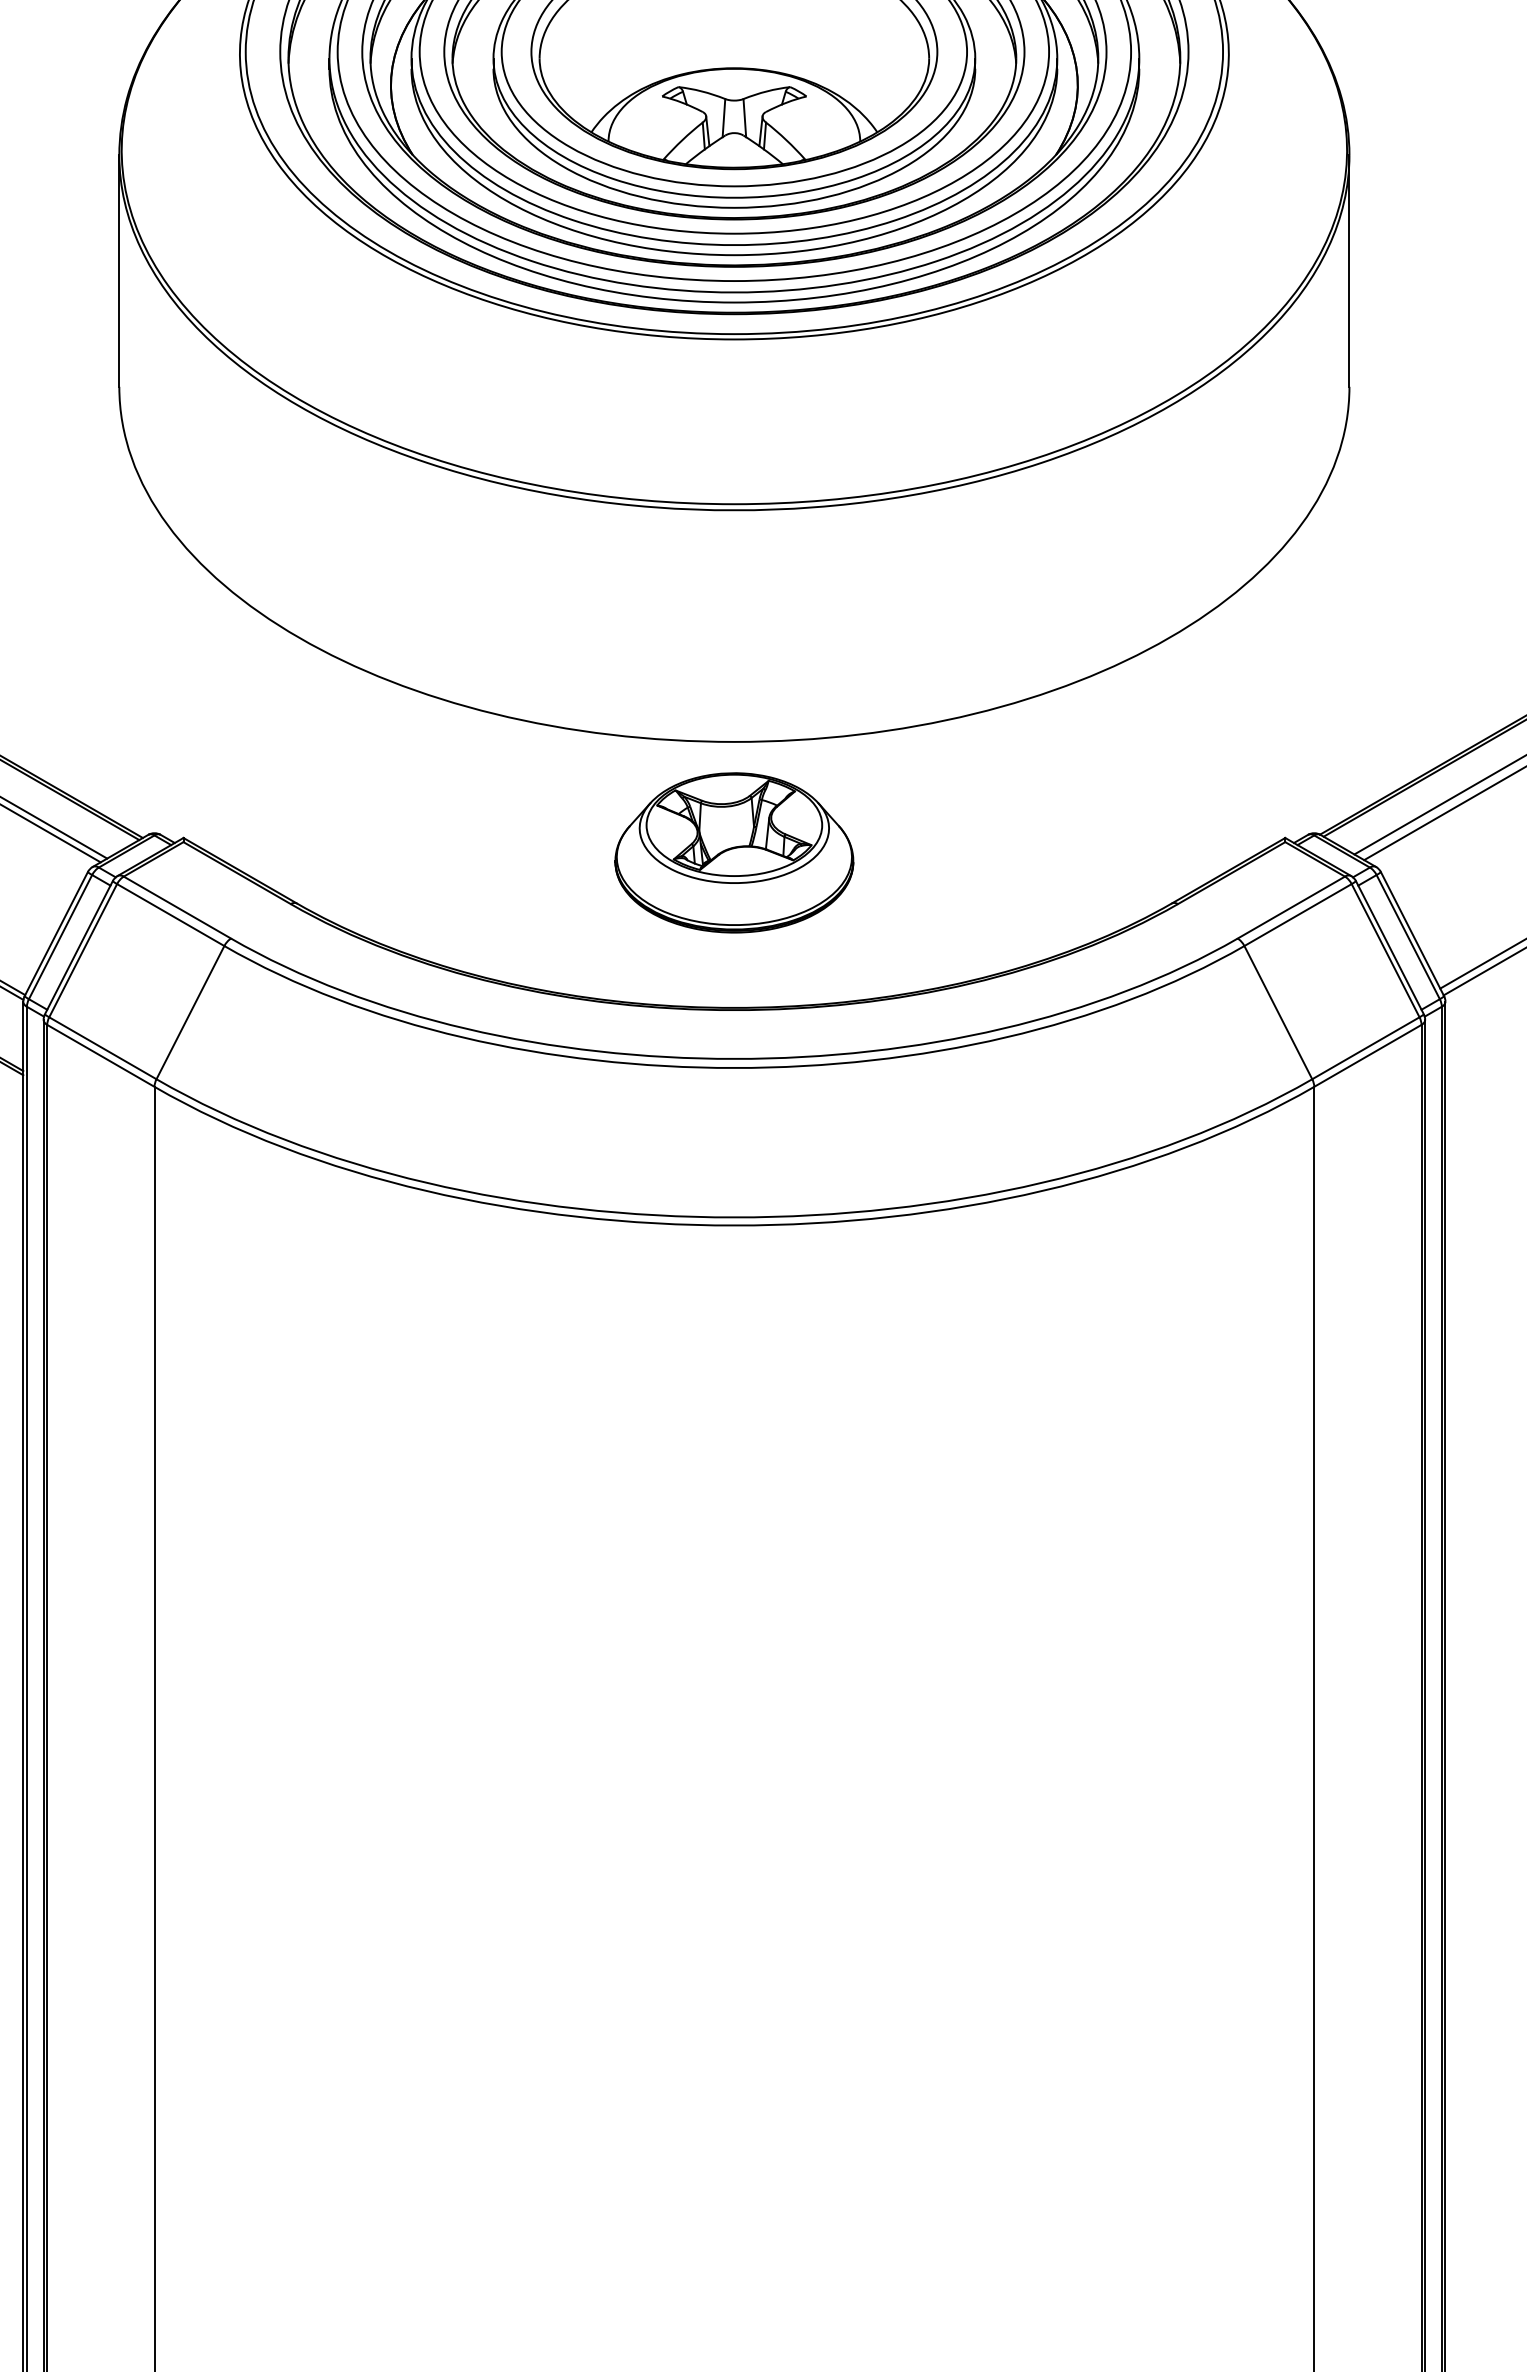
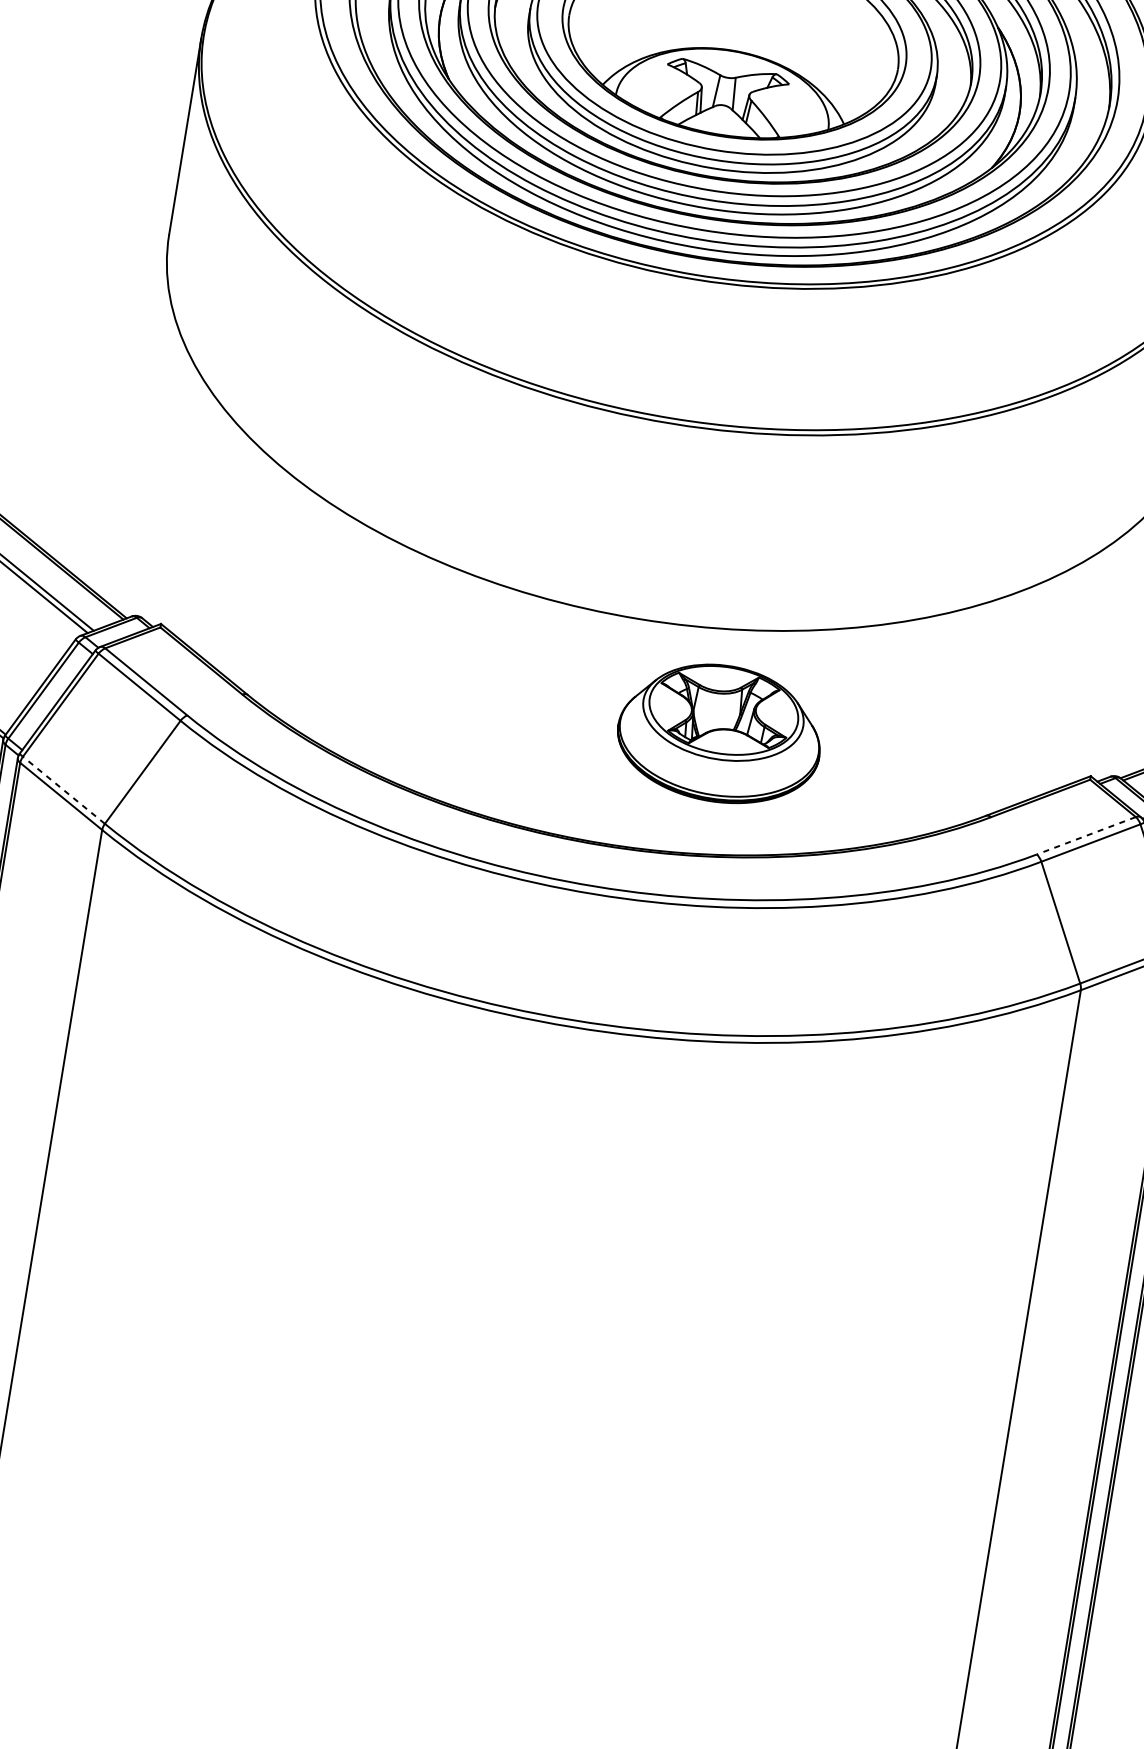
part: (734, 852) -> (720, 733), moved
line: (1291, 907) -> (1086, 835), solid -> dashed
line: (102, 1048) -> (63, 790), solid -> dashed

